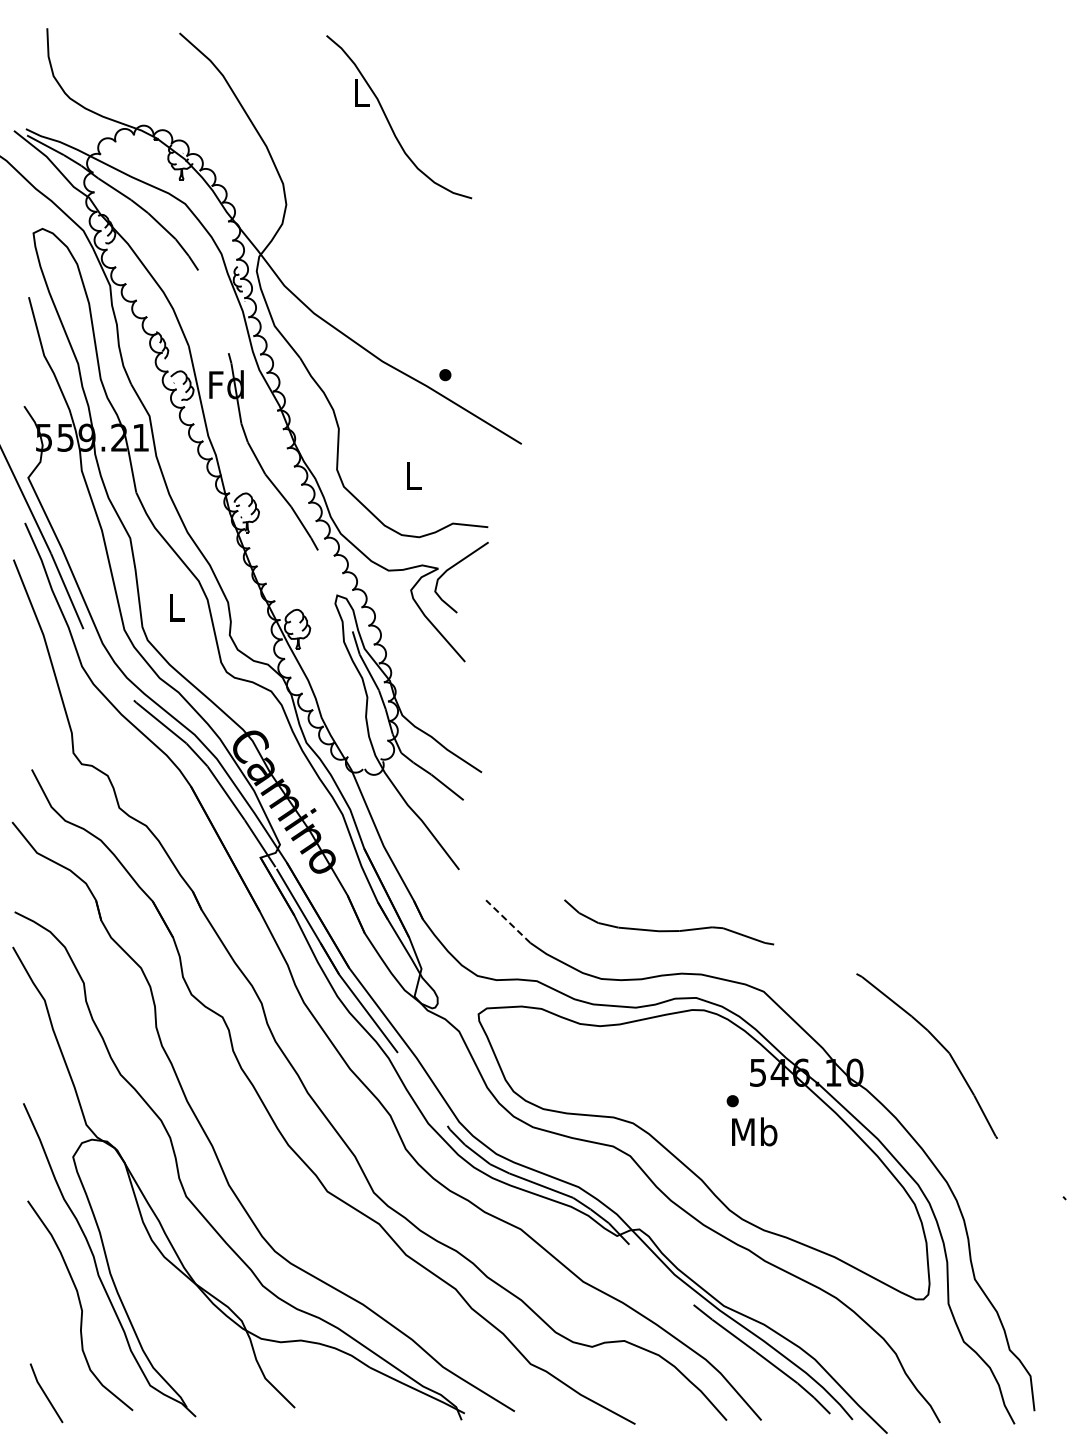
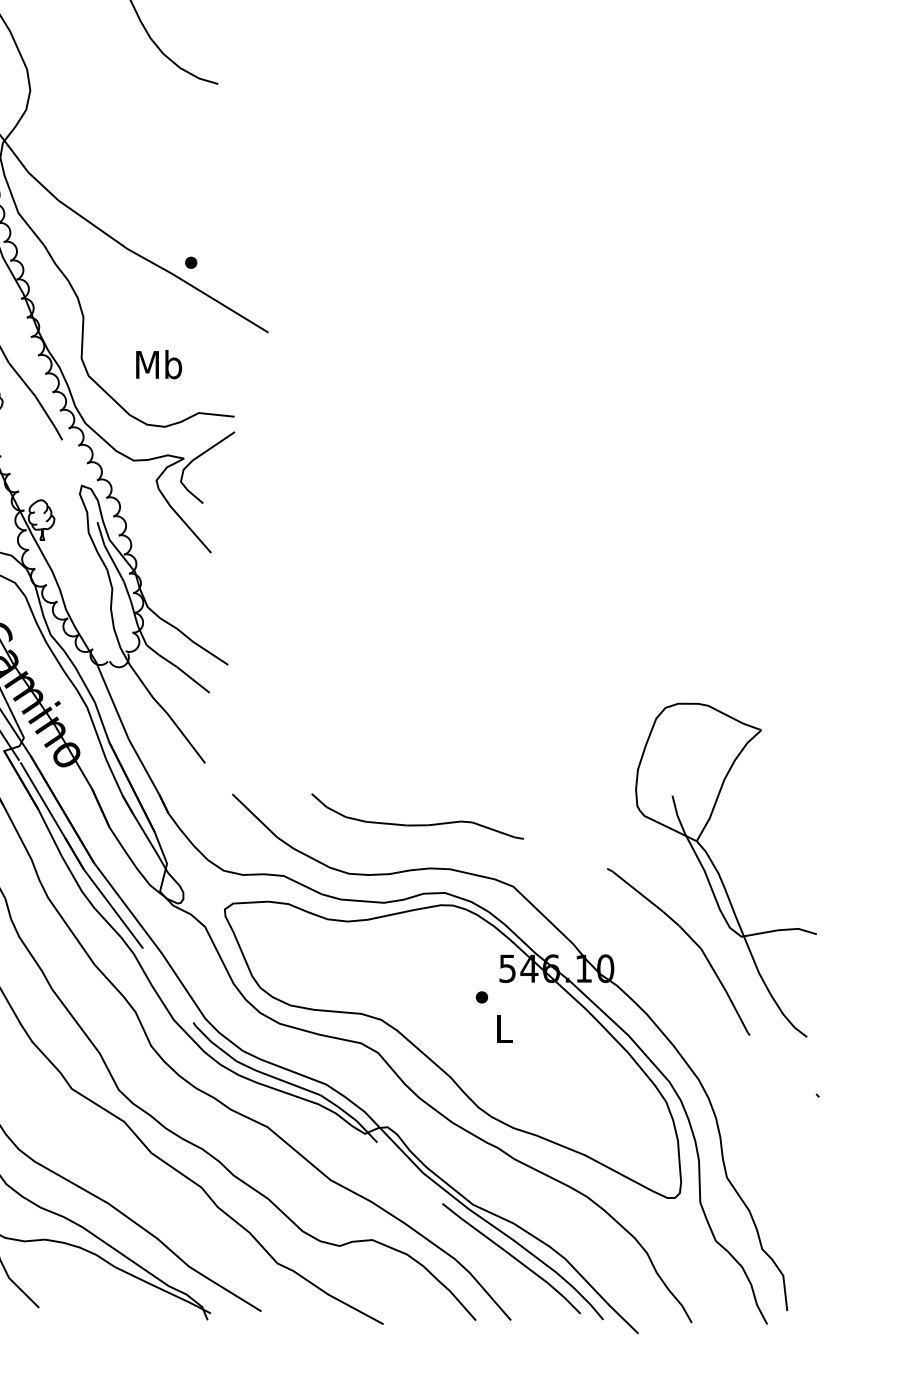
text: (413, 475) -> (158, 364), L -> Mb
line: (508, 921) -> (255, 815), dashed -> solid
part: (967, 978) -> (719, 873), added
text: (754, 1131) -> (503, 1028), Mb -> L

